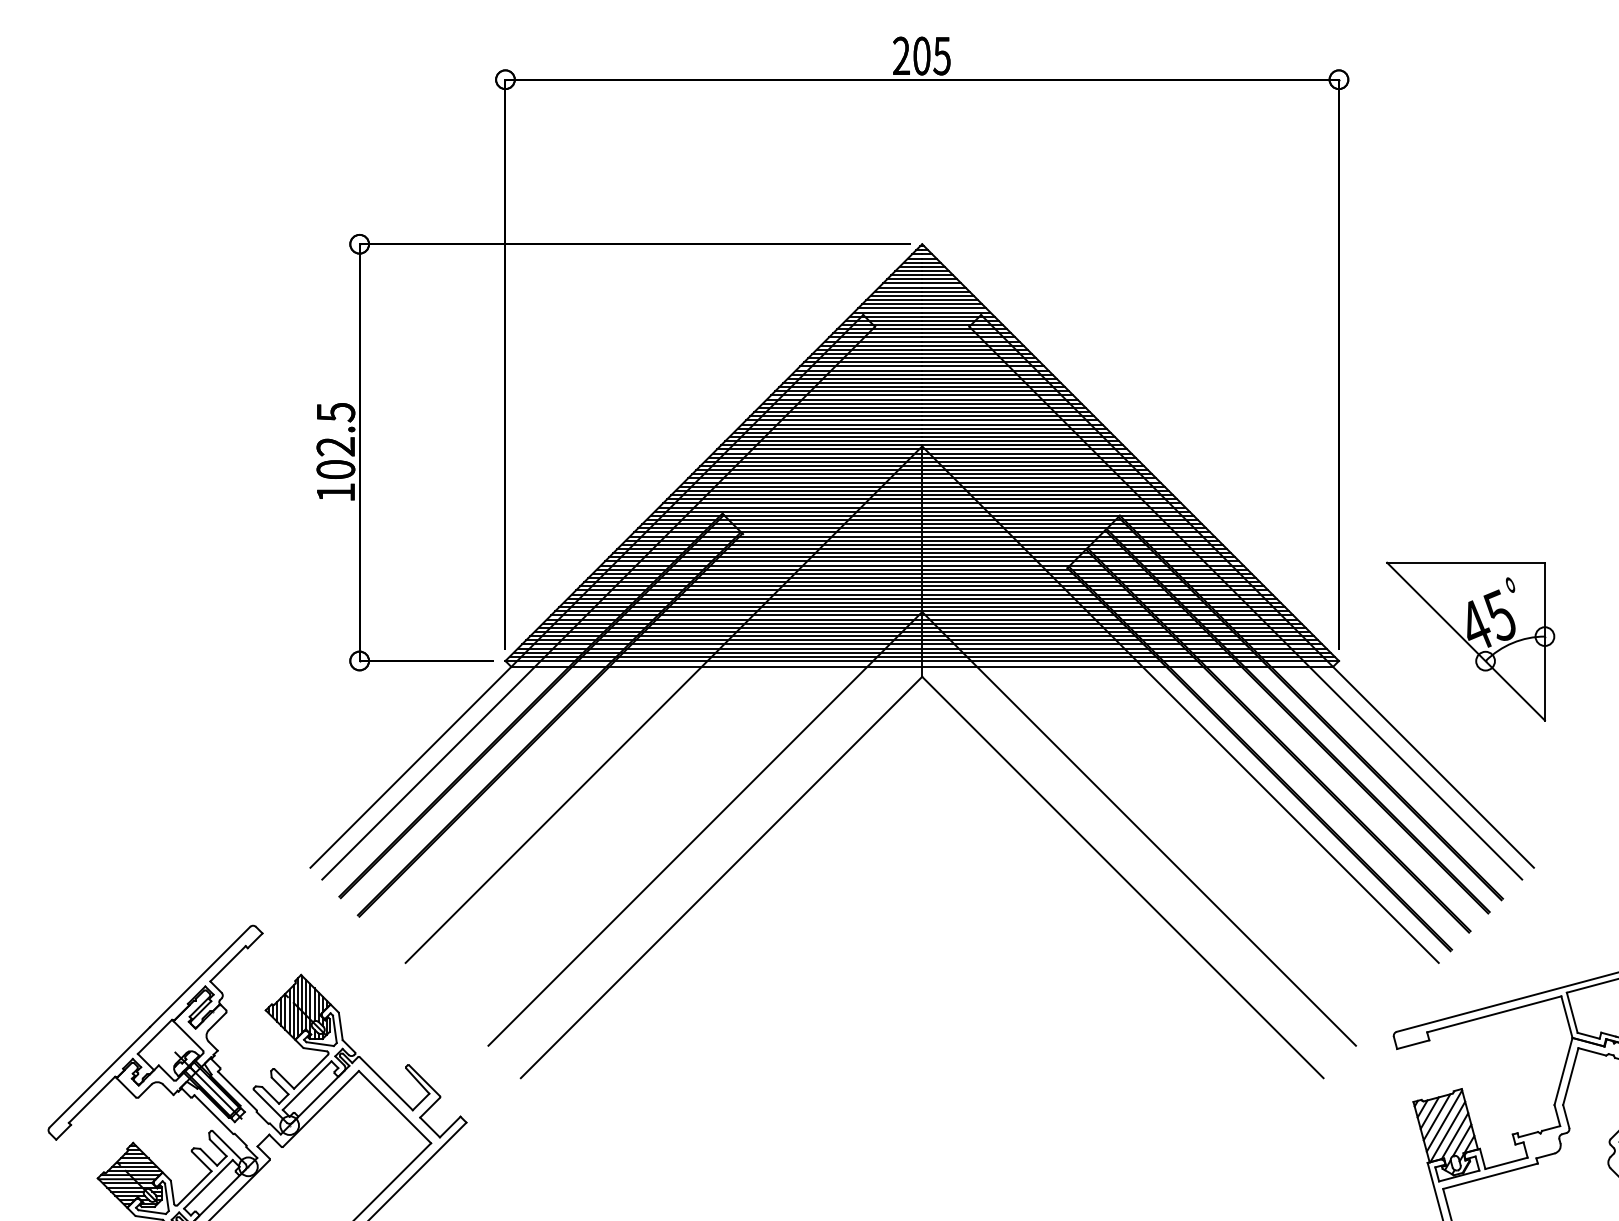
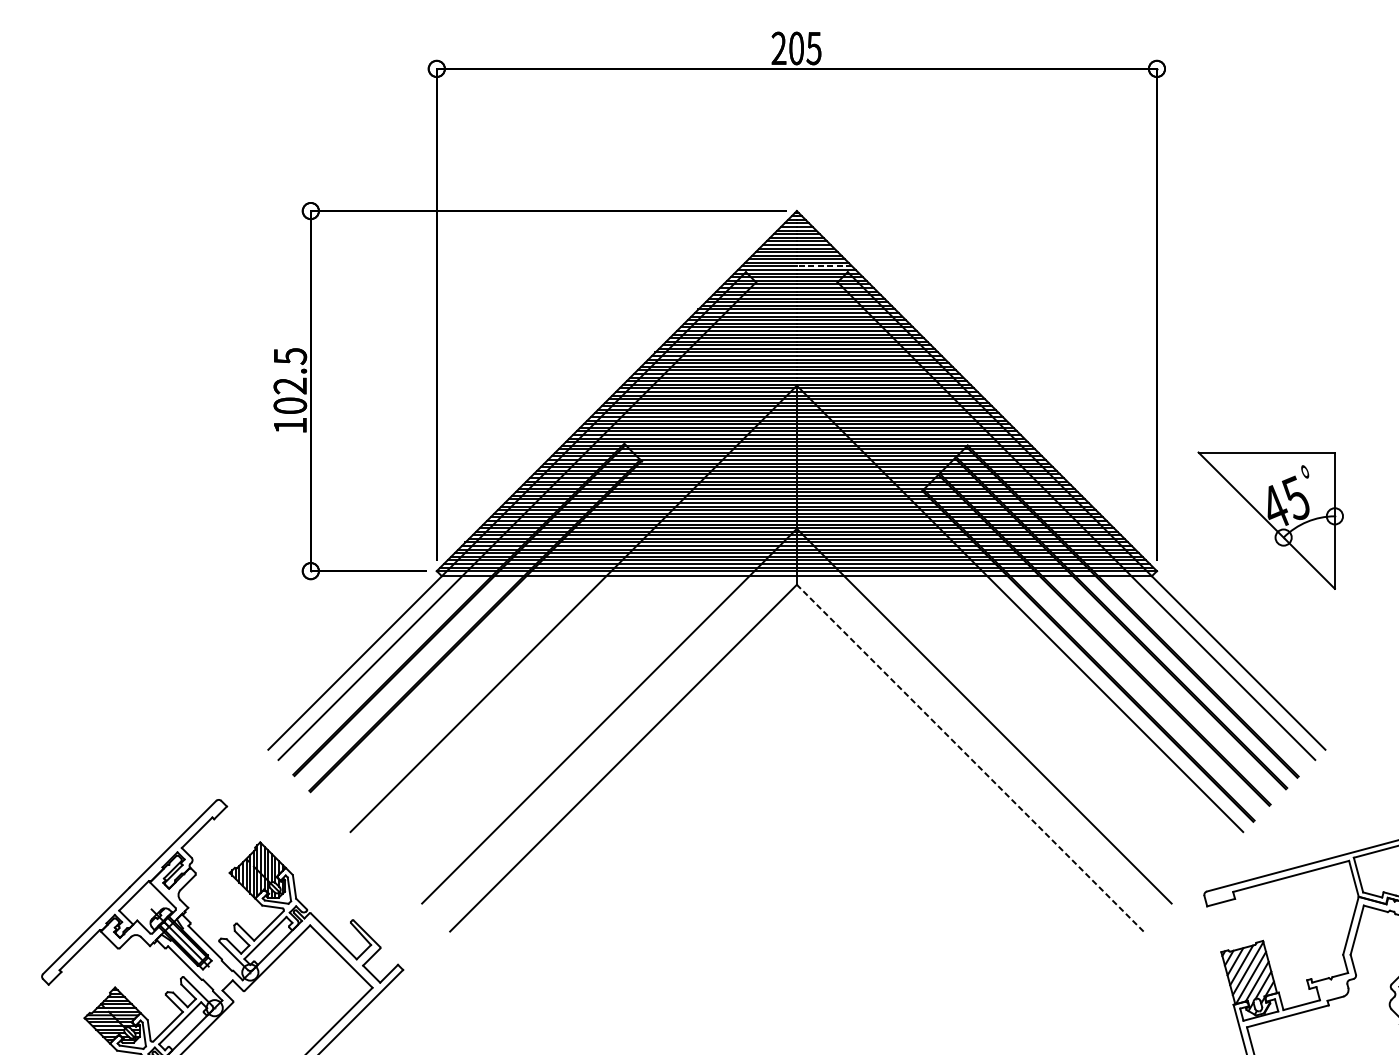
line: (953, 308) -> (823, 266), solid -> dashed
part: (1470, 641) -> (1270, 520), moved
line: (1122, 877) -> (969, 758), solid -> dashed

